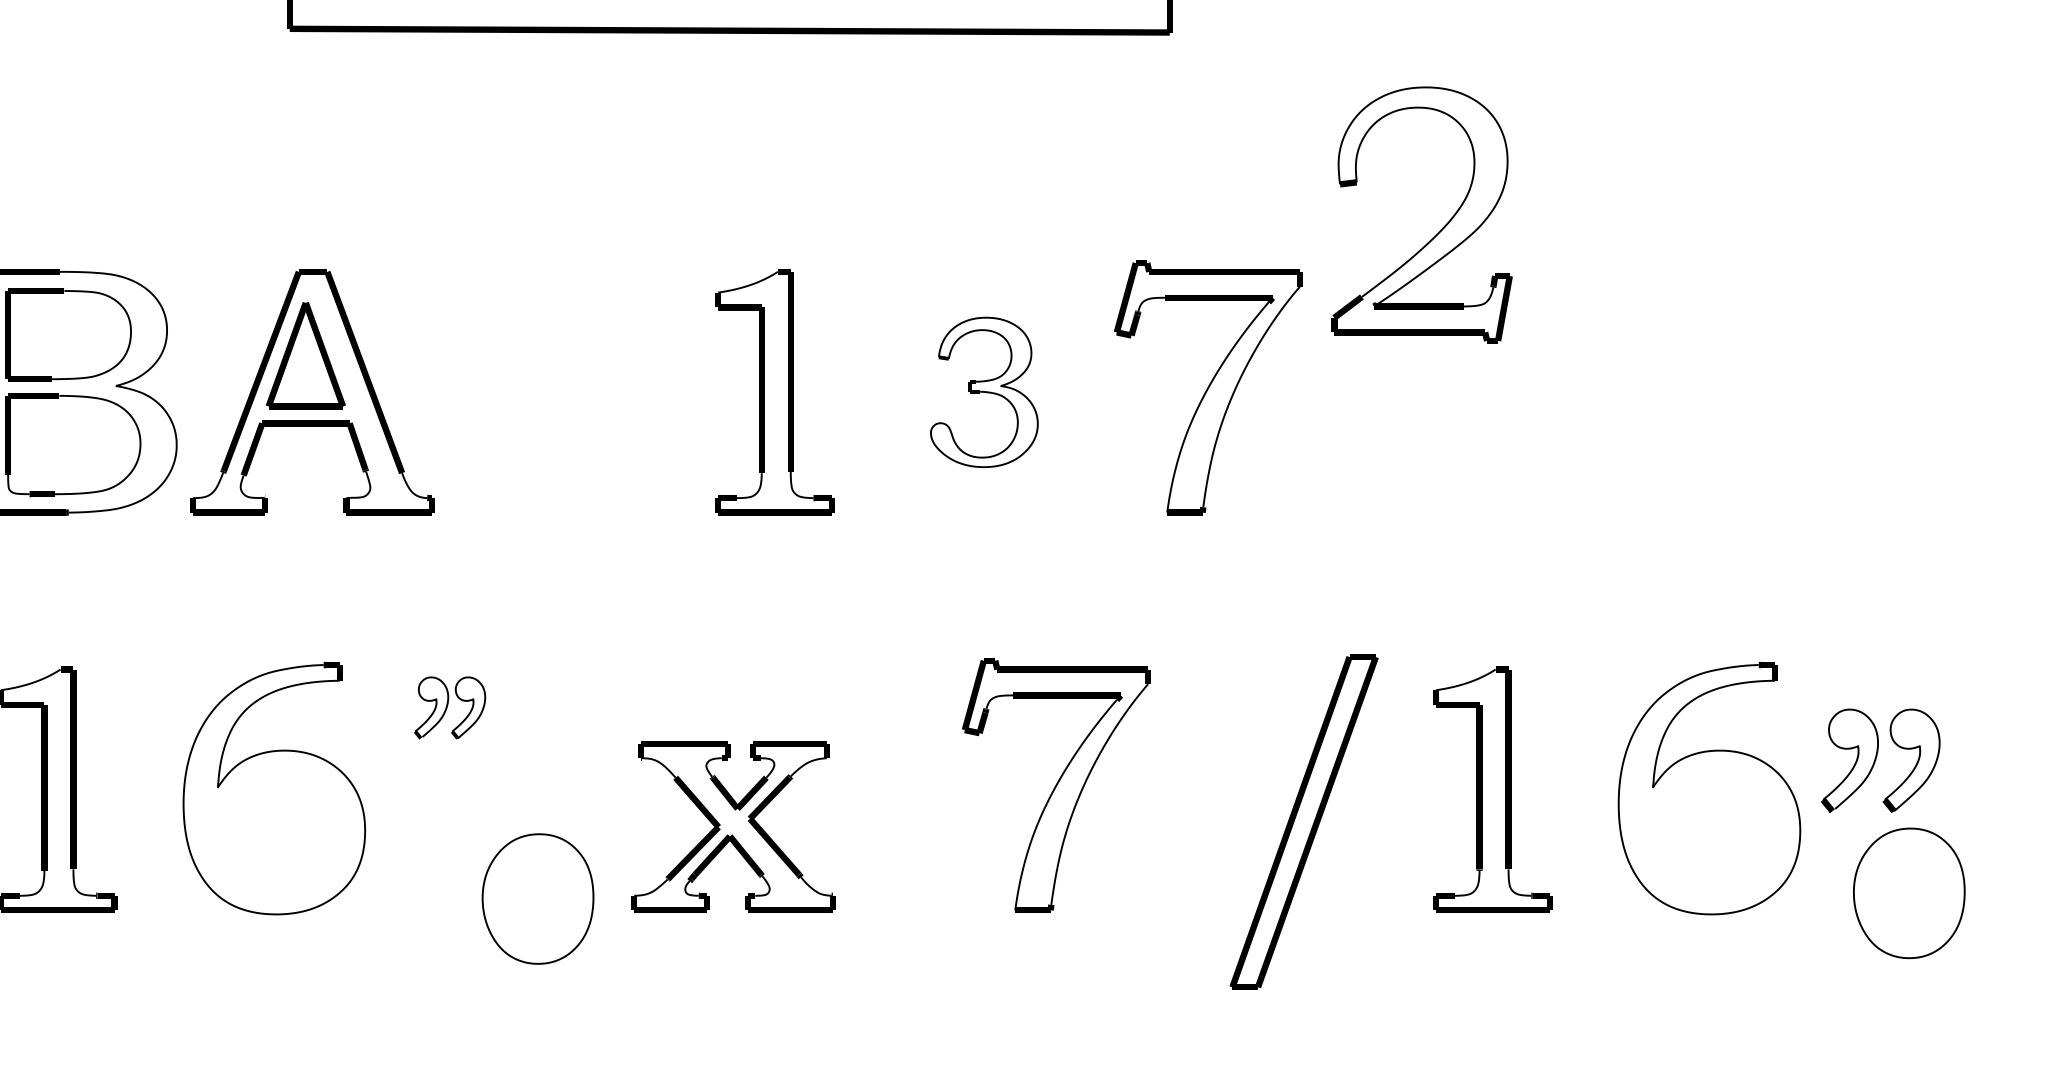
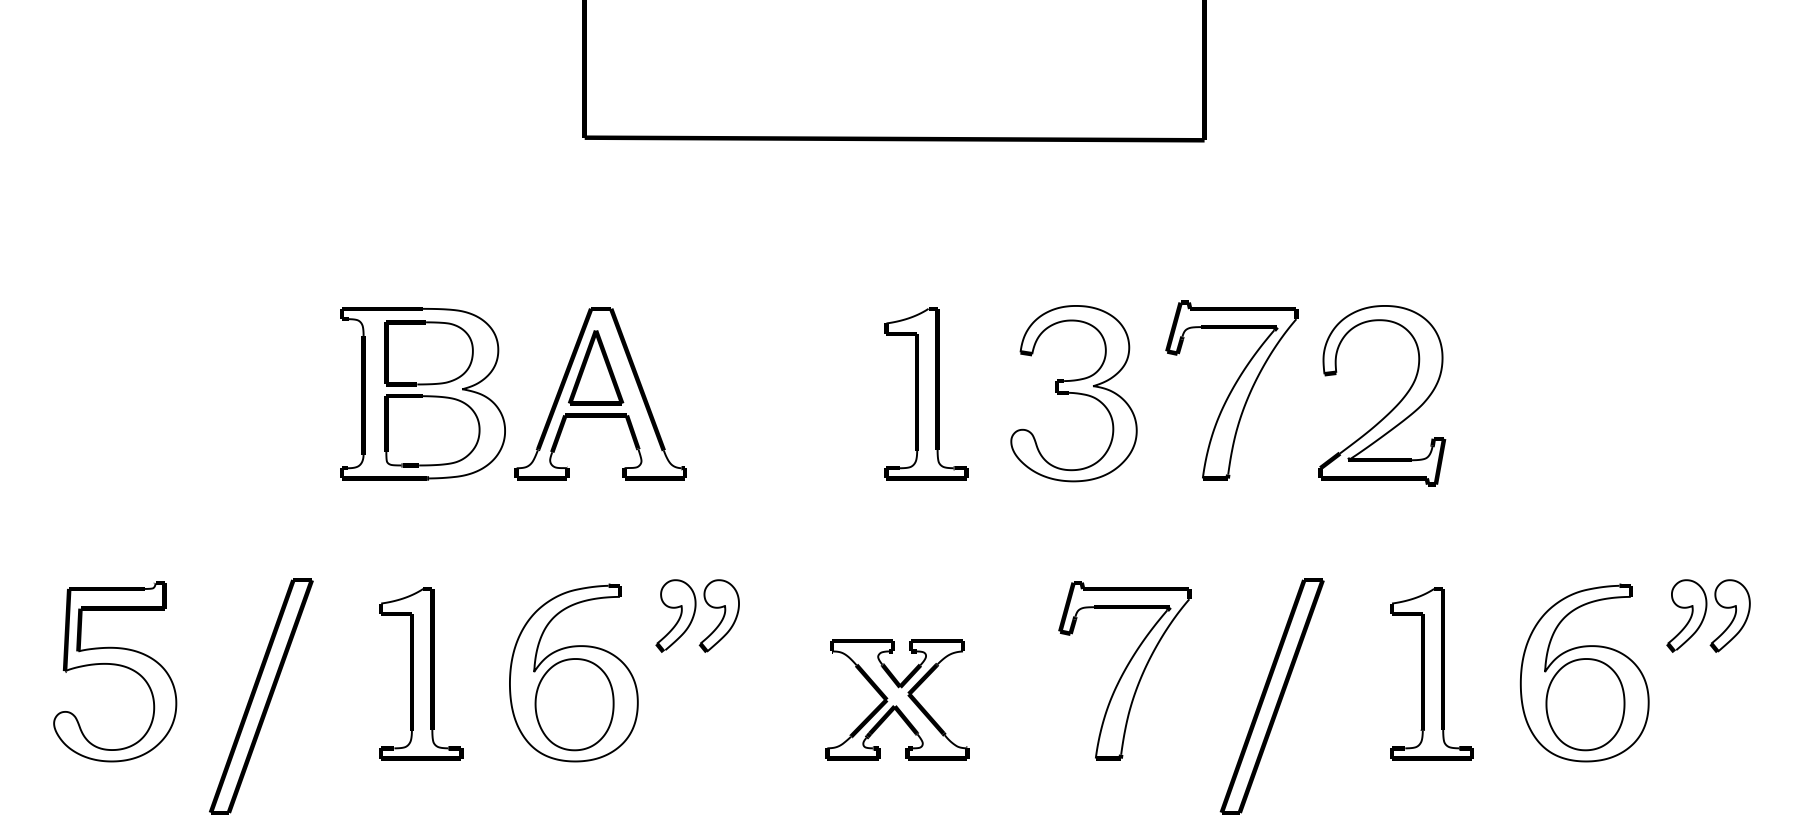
part: (1439, 230) -> (1394, 406), moved
part: (983, 392) -> (1073, 393), size x1.67
part: (449, 707) -> (697, 615), size x1.67
part: (1880, 759) -> (1708, 615), moved
part: (1303, 822) -> (1271, 696), moved
part: (1909, 893) -> (1585, 704), moved
part: (537, 898) -> (574, 704), moved

